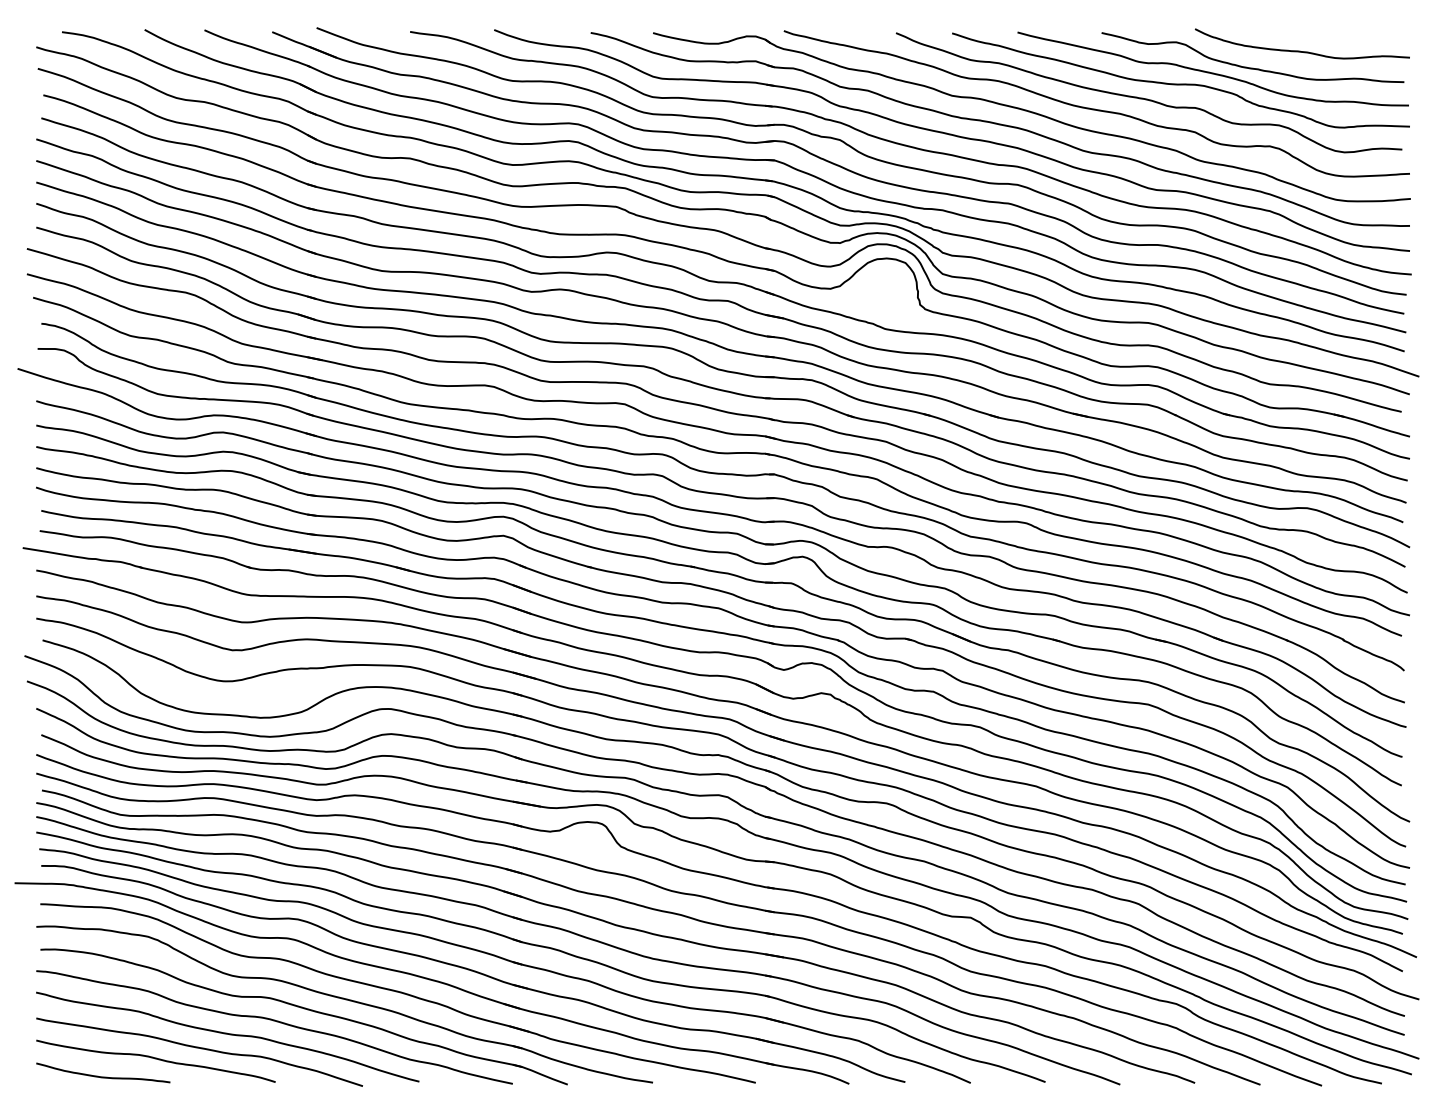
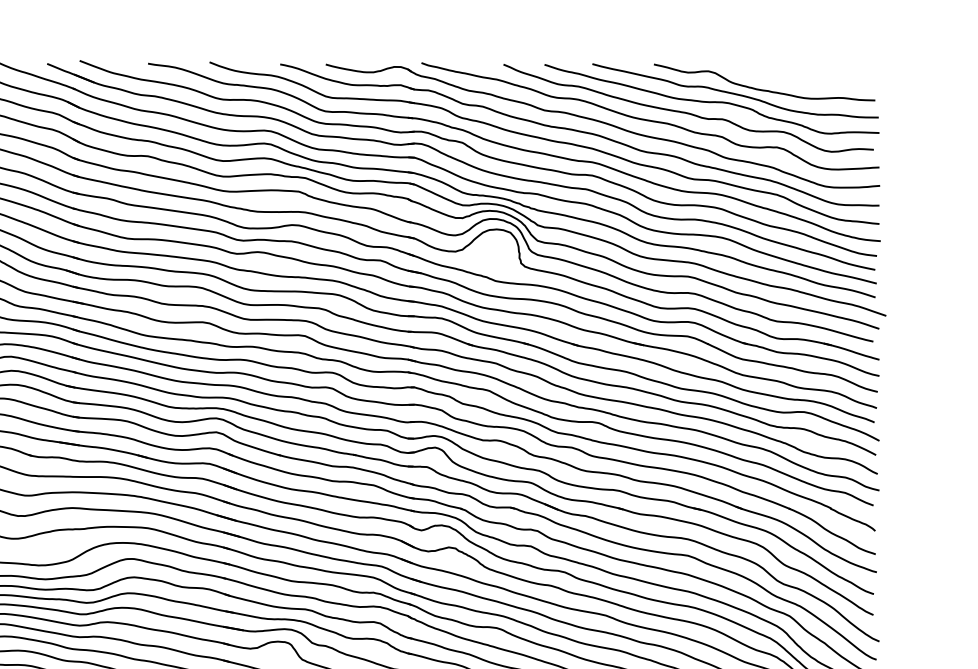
curve: (1300, 50) -> (799, 77), removed

